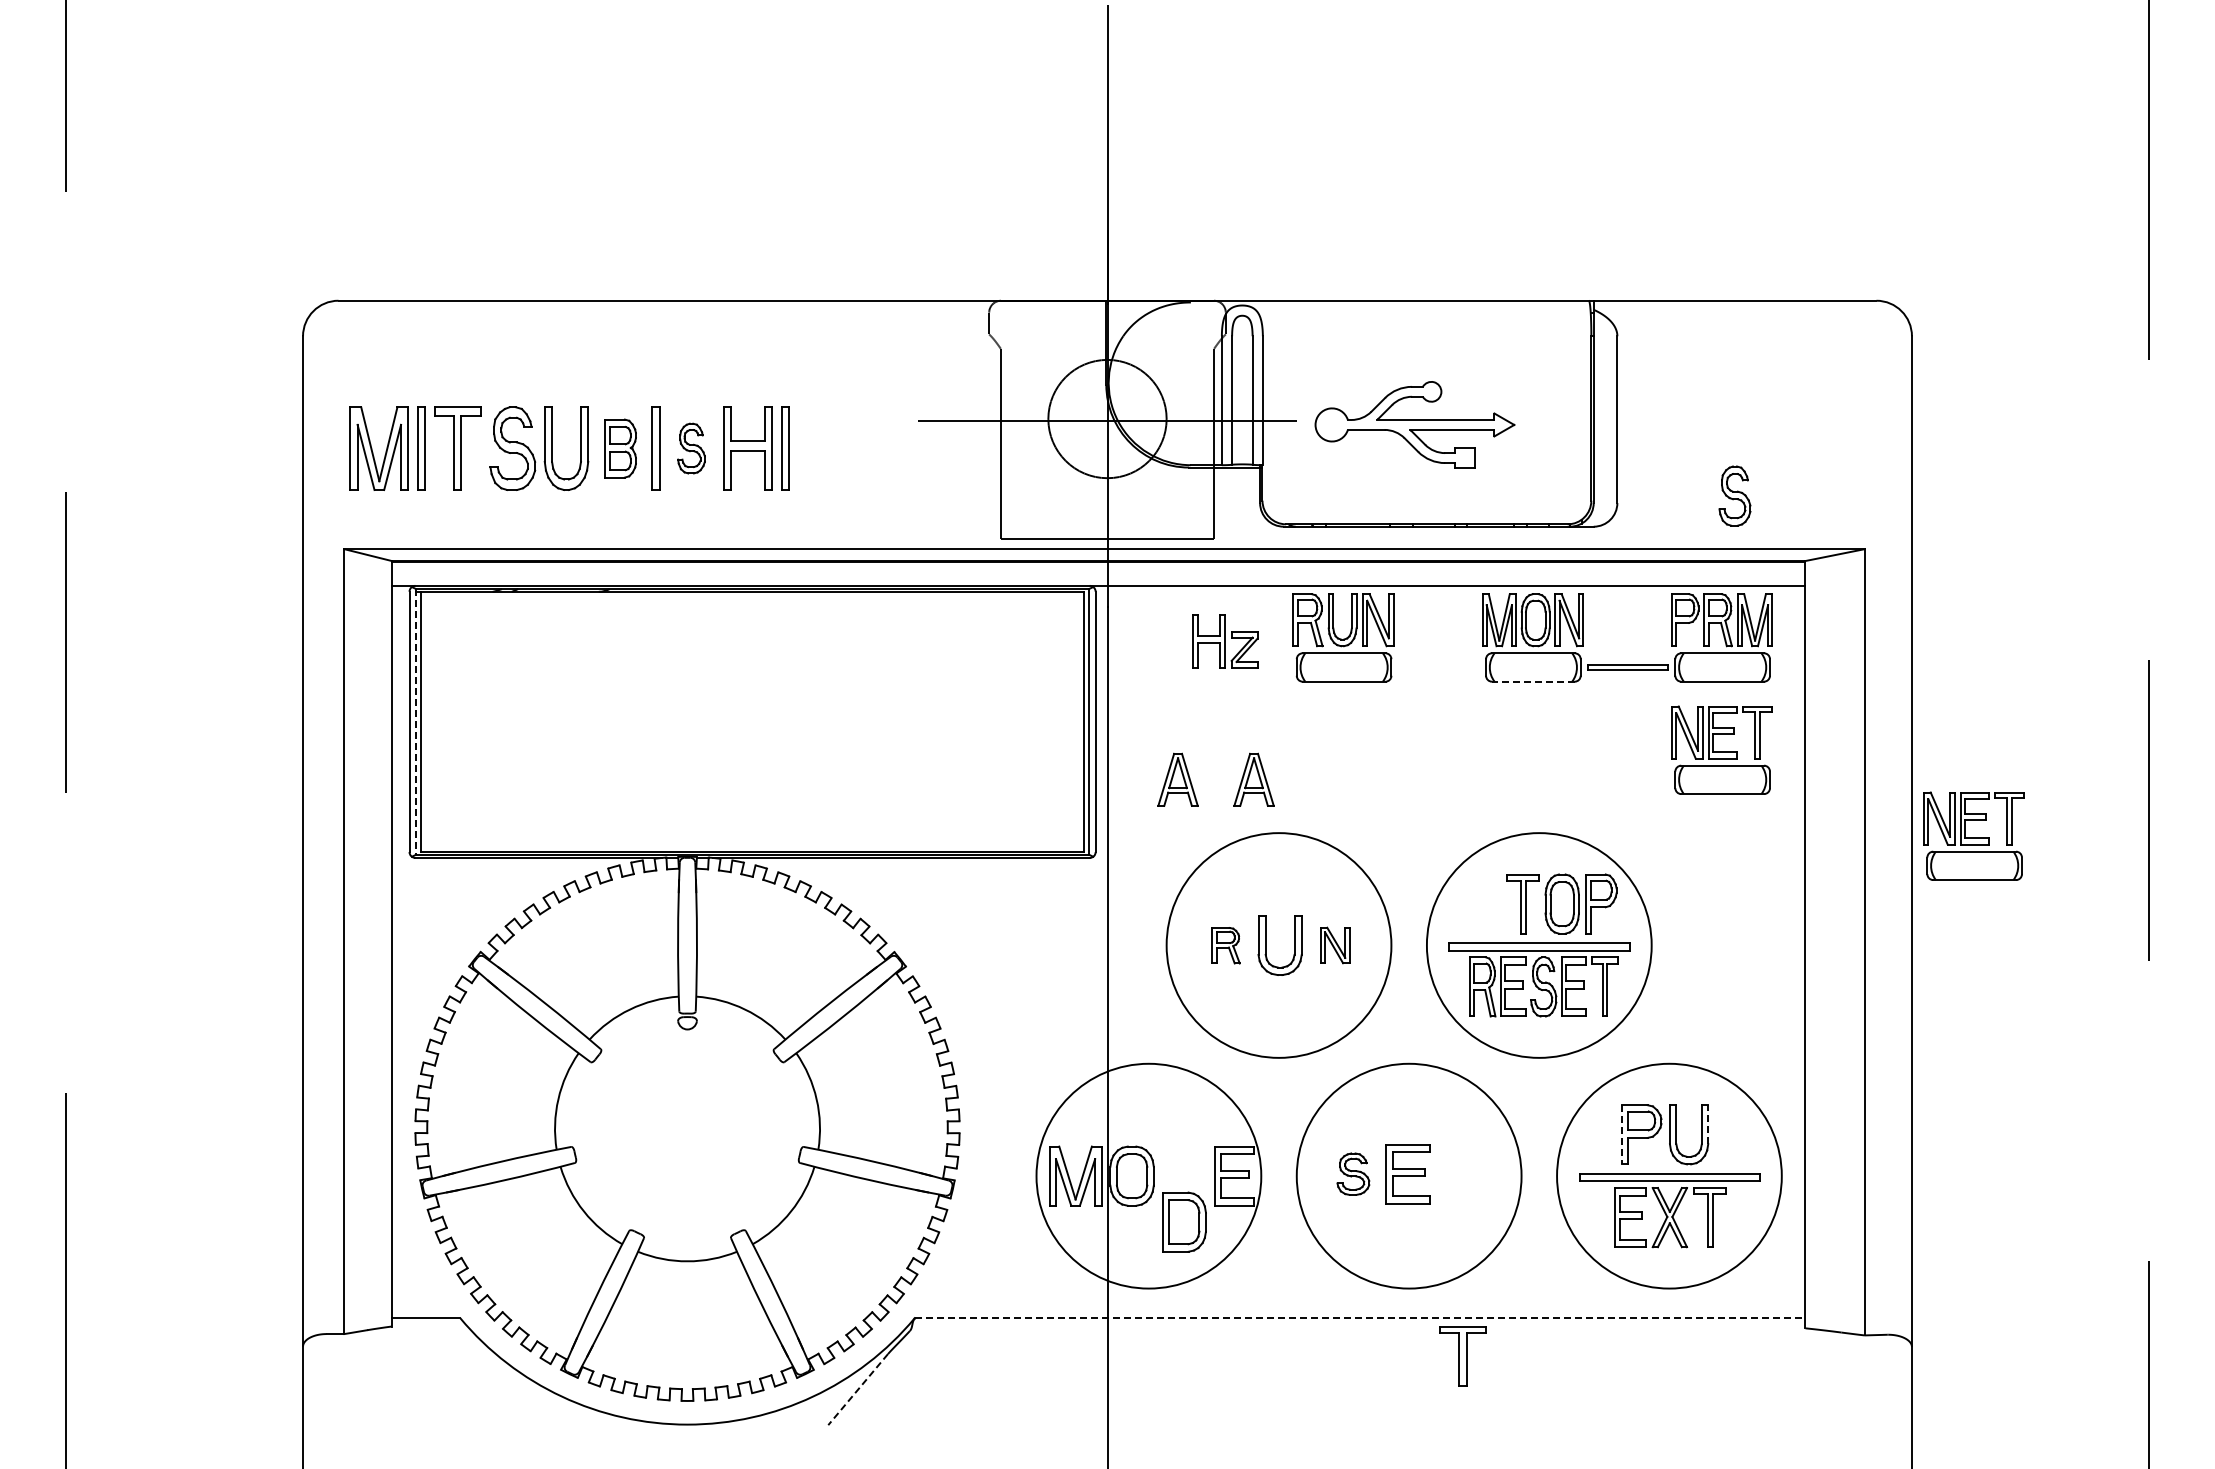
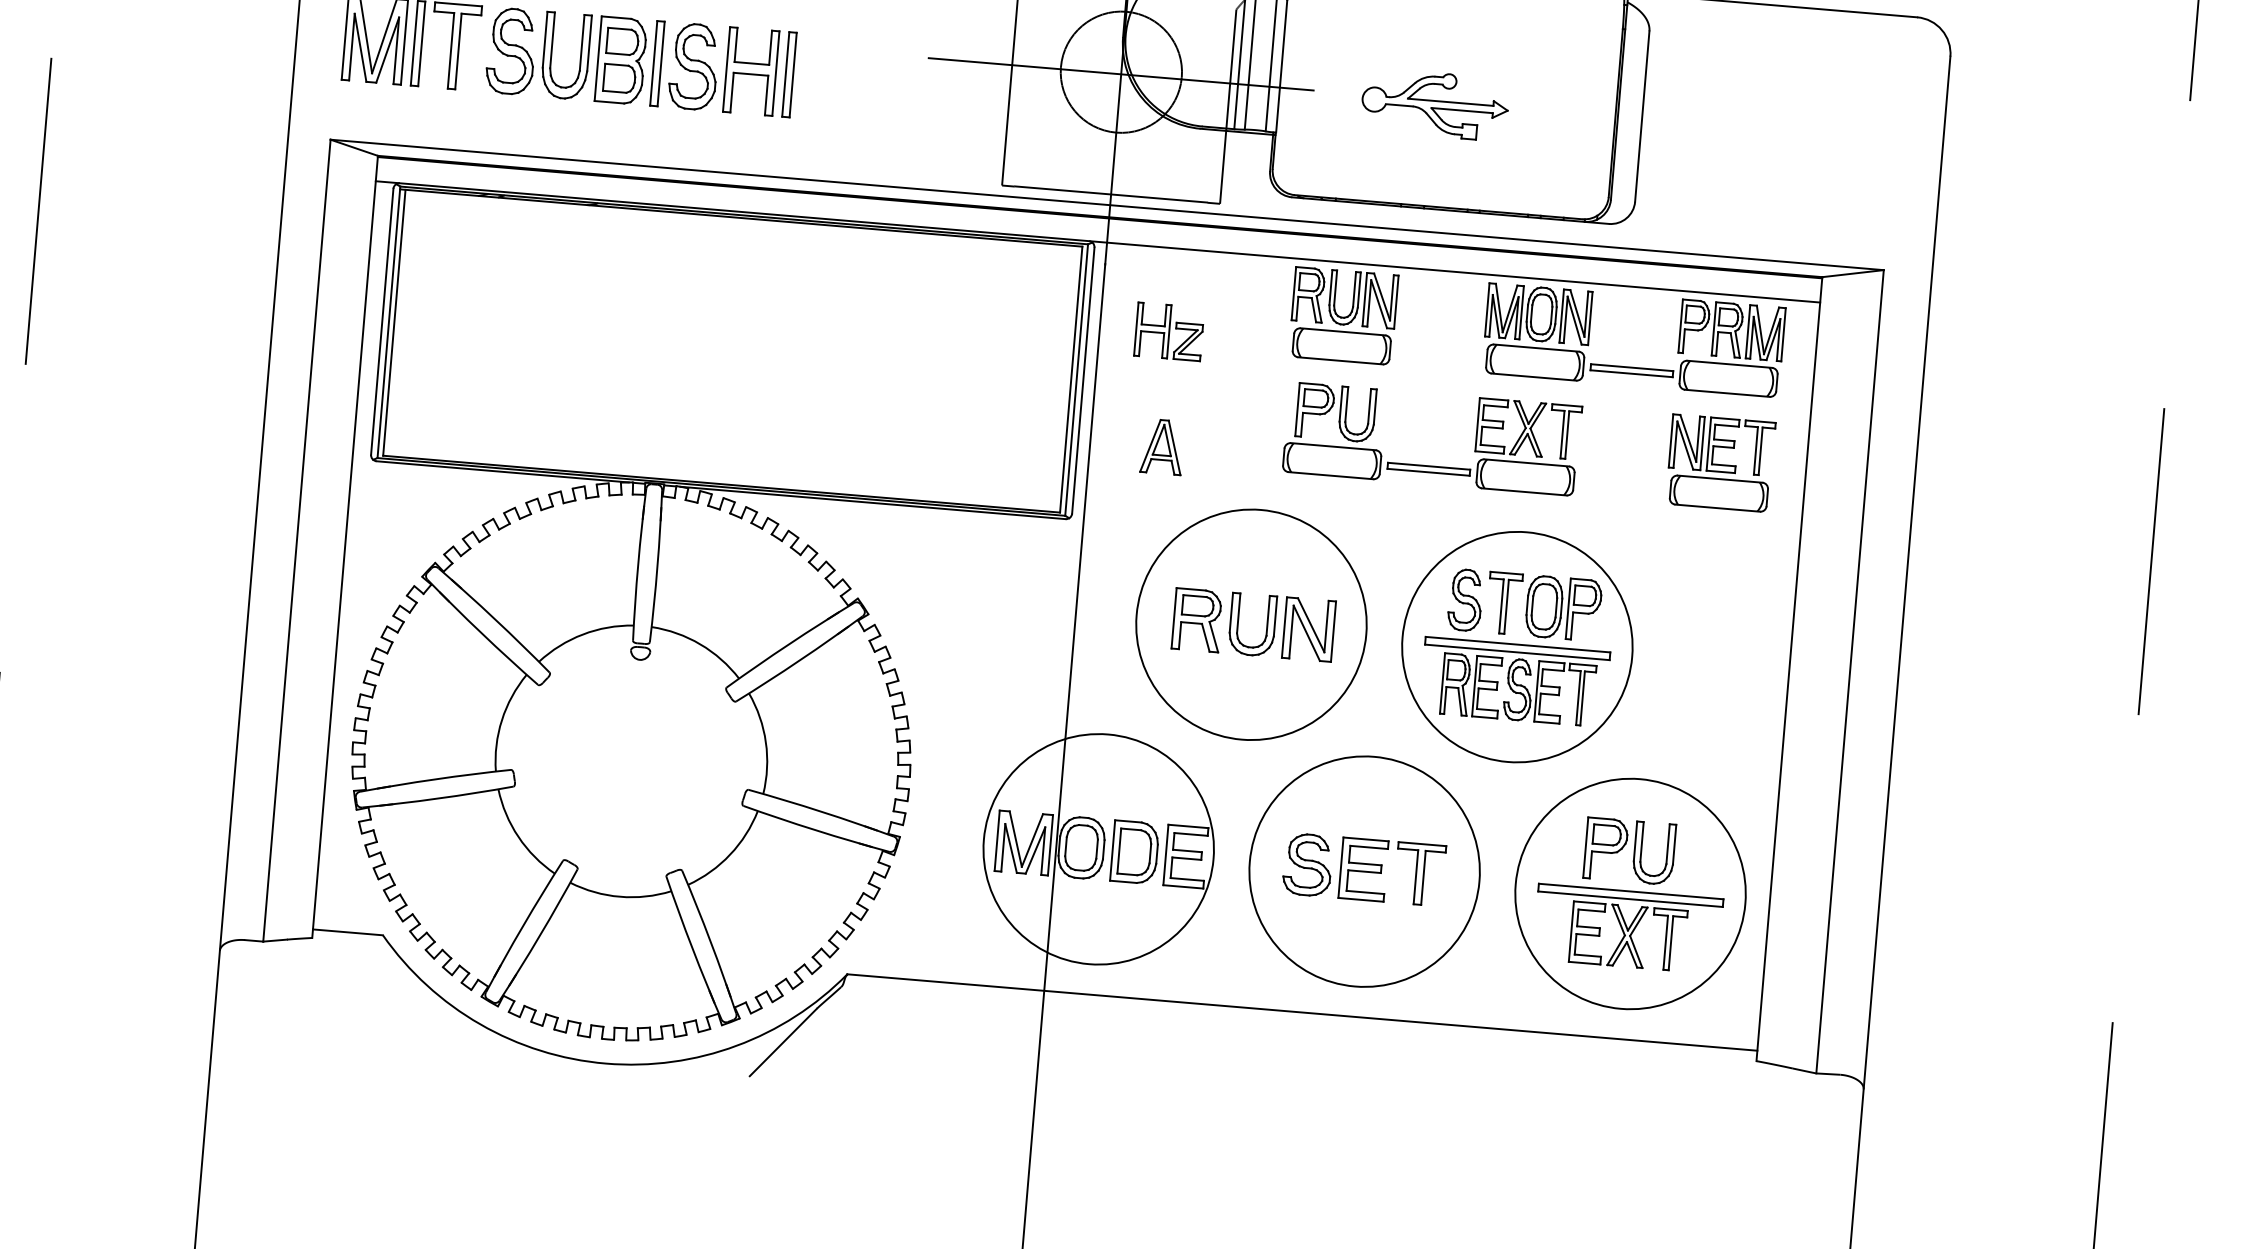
part: (1415, 424) -> (1435, 104), size x0.71
part: (620, 448) -> (621, 60), size x1.43
part: (691, 448) -> (693, 66), size x1.67
part: (1734, 495) -> (1465, 599), moved
part: (1225, 641) -> (1169, 331), moved
line: (1532, 681) -> (1533, 376), dashed -> solid
line: (416, 721) -> (389, 321), dashed -> solid
part: (1439, 776) -> (1429, 465), added
part: (1253, 779) -> (1239, 453), removed
part: (1973, 835) -> (1970, 572), removed
part: (1225, 945) -> (1196, 620), size x1.67
part: (1334, 945) -> (1308, 629), size x1.67
line: (1708, 1124) -> (1674, 844), dashed -> solid
line: (1622, 1134) -> (1586, 847), dashed -> solid
part: (1353, 1173) -> (1307, 864), size x1.43
part: (1184, 1221) -> (1135, 851), moved
line: (1360, 1318) -> (1302, 1012), dashed -> solid
part: (1462, 1356) -> (1419, 874), moved
line: (857, 1390) -> (782, 1043), dashed -> solid

